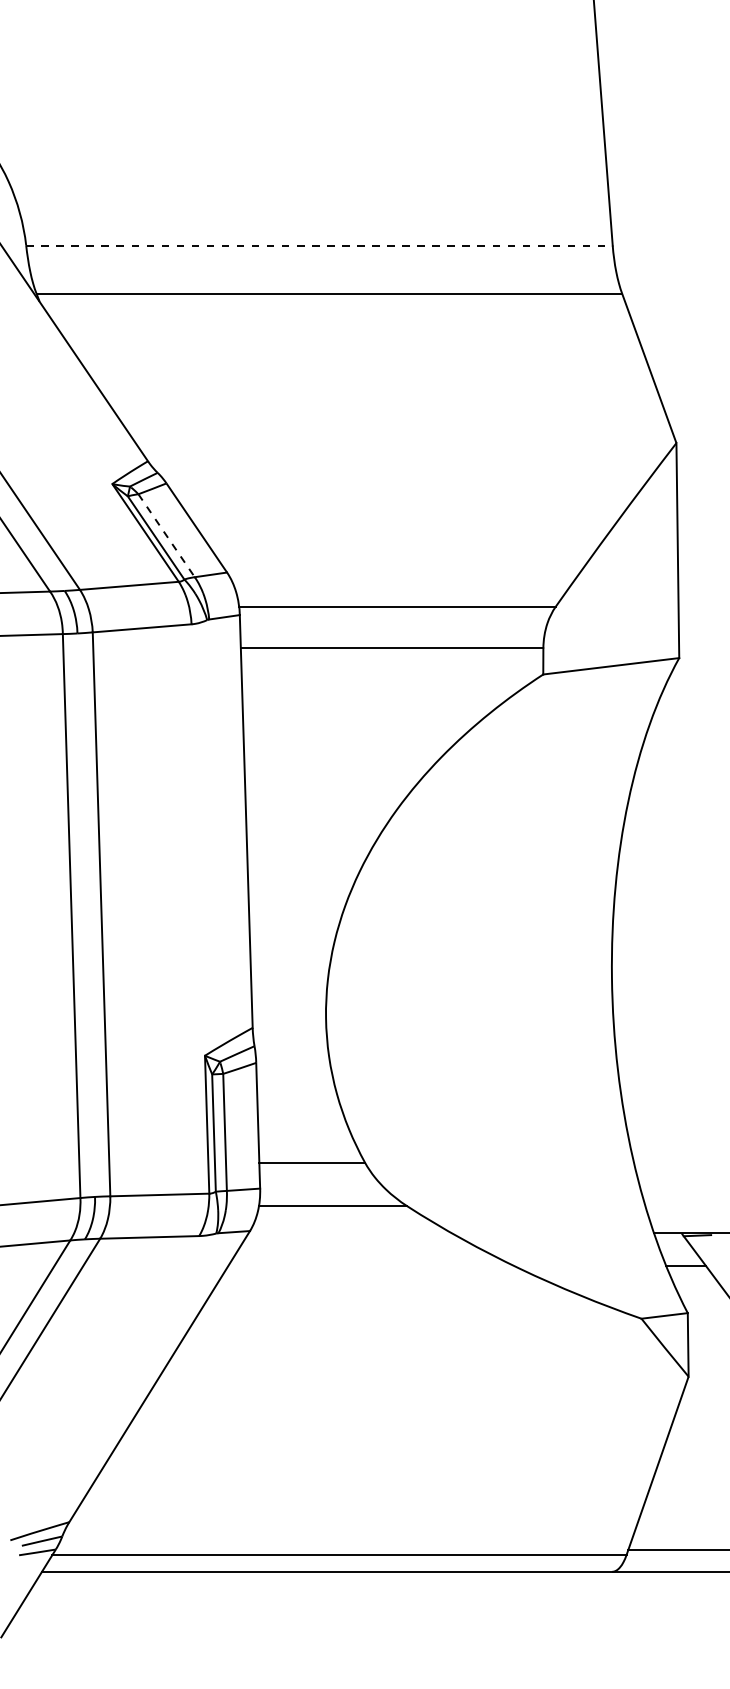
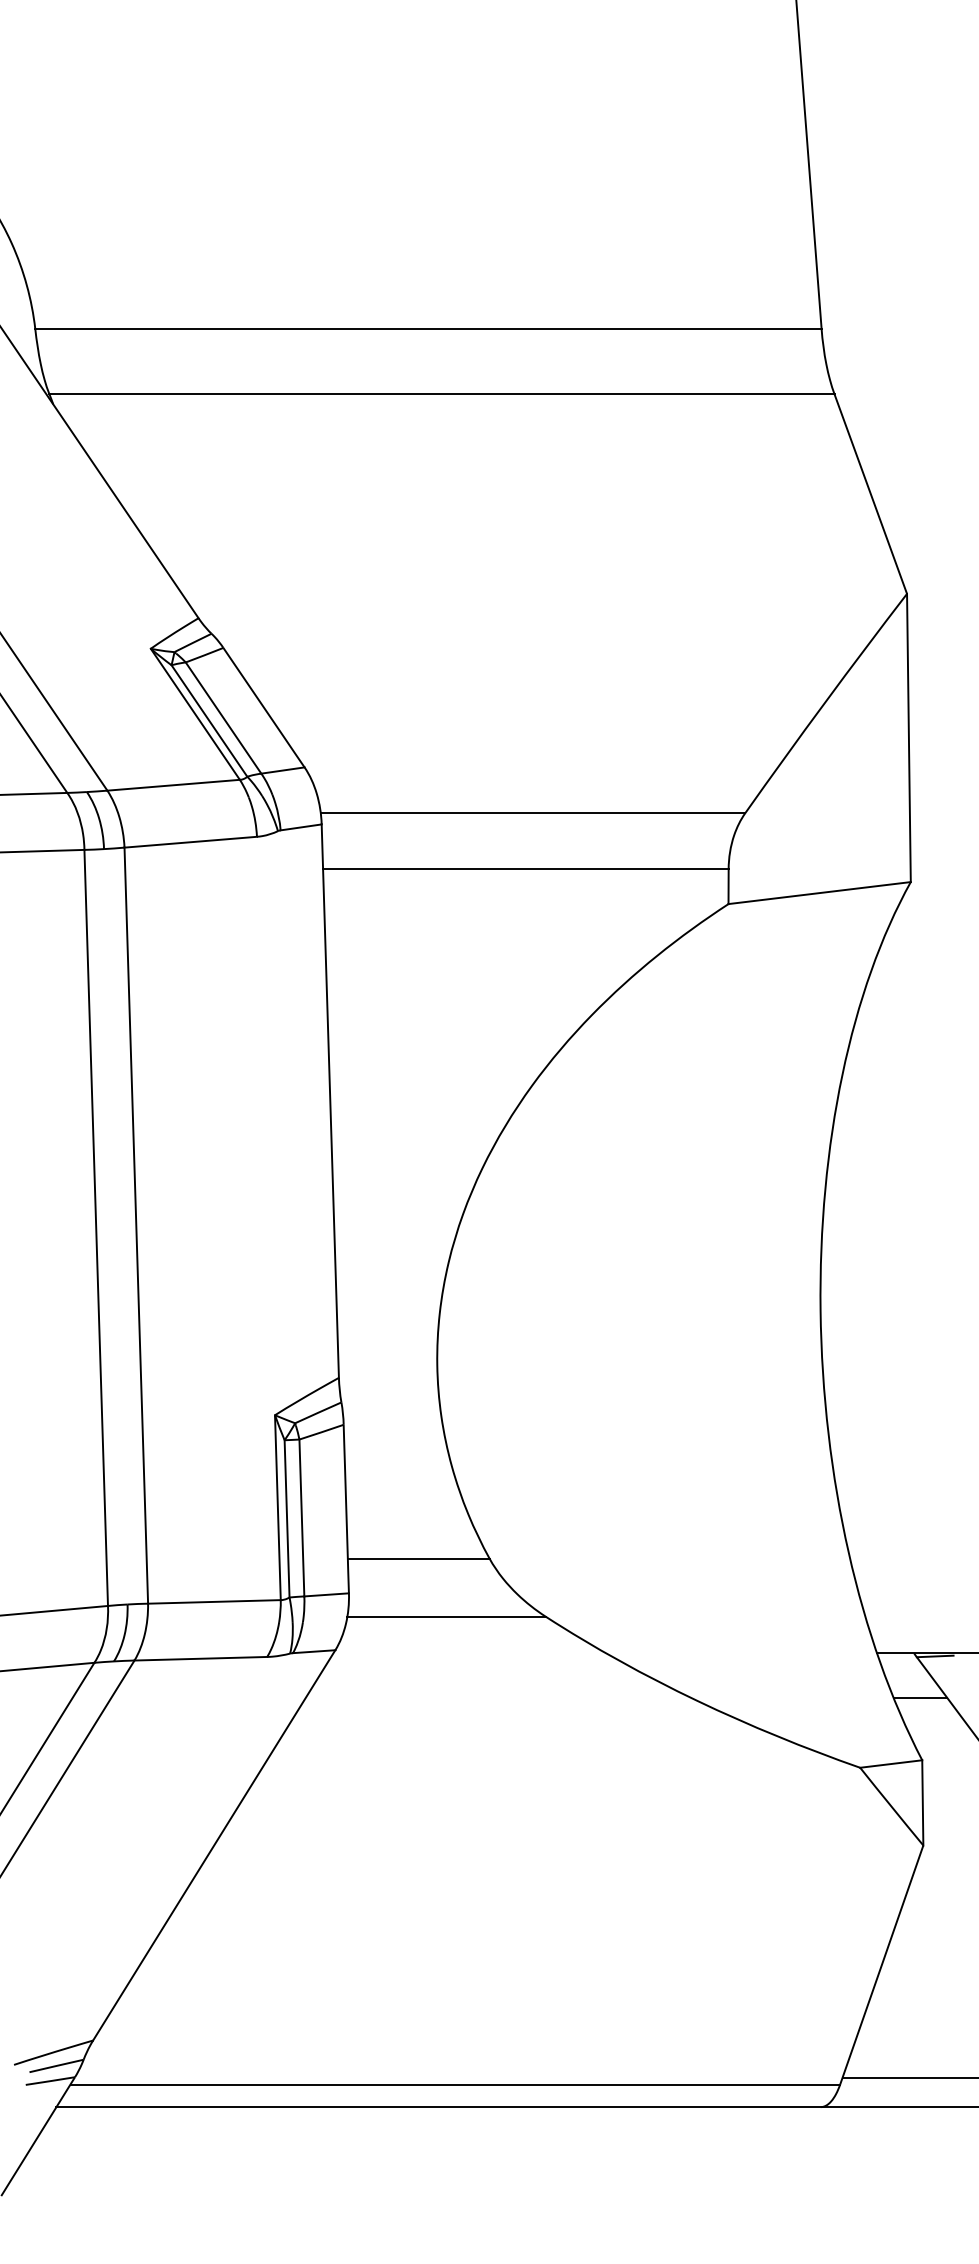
line: (319, 245) -> (428, 329), dashed -> solid
line: (166, 536) -> (223, 718), dashed -> solid

